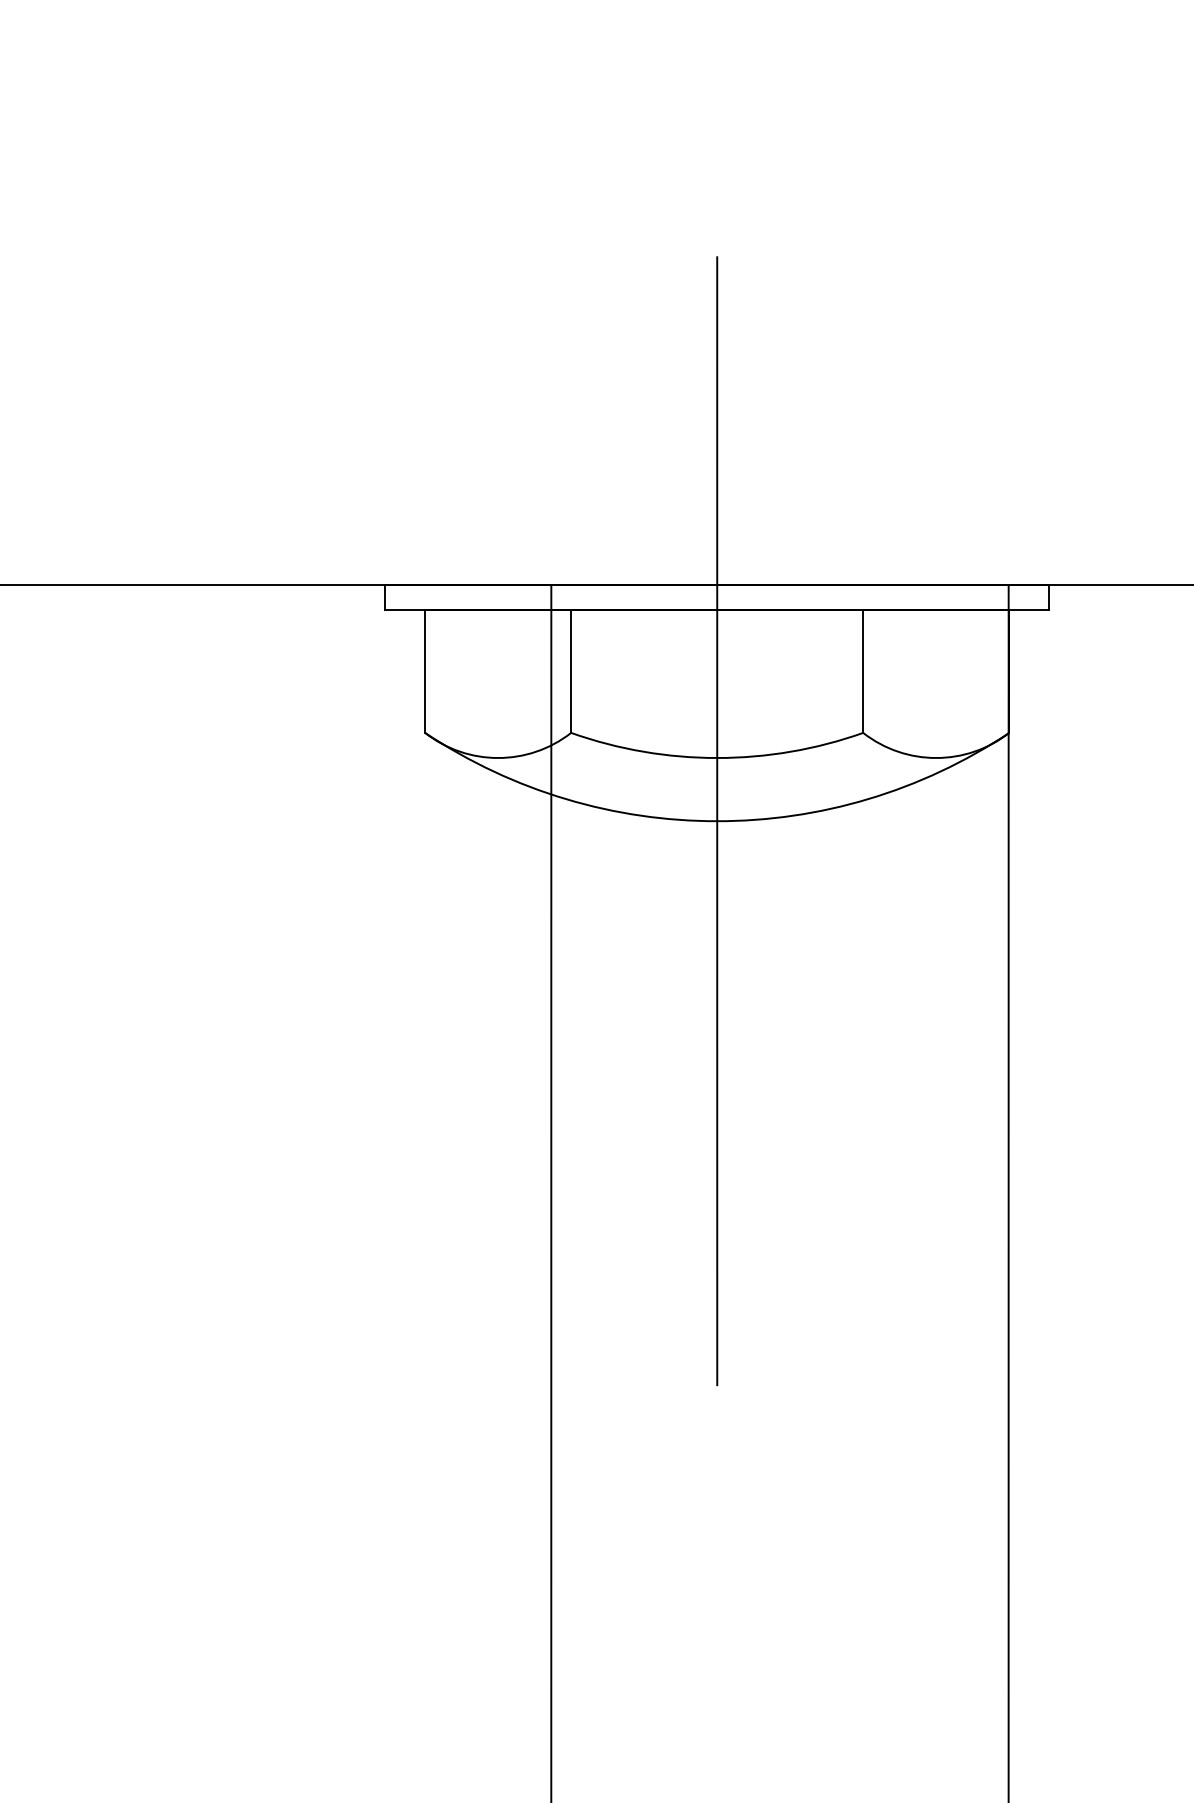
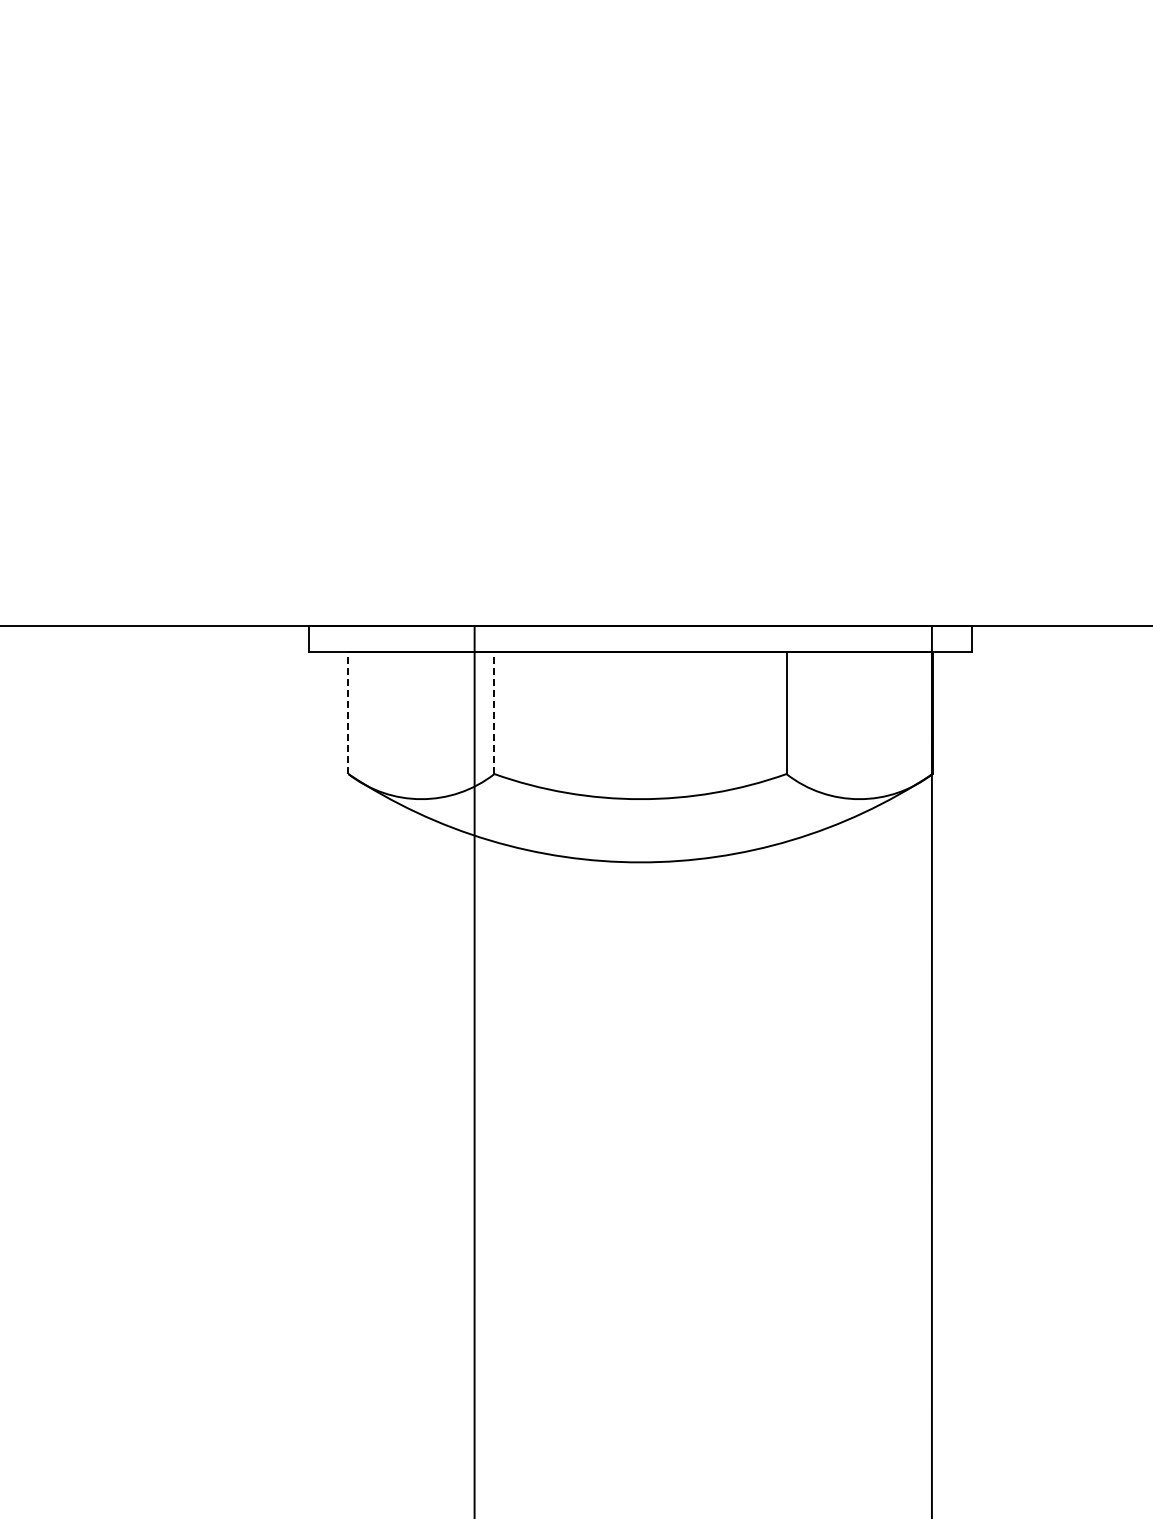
line: (425, 671) -> (348, 712), solid -> dashed
line: (571, 671) -> (494, 712), solid -> dashed
line: (717, 821) -> (640, 862), removed

